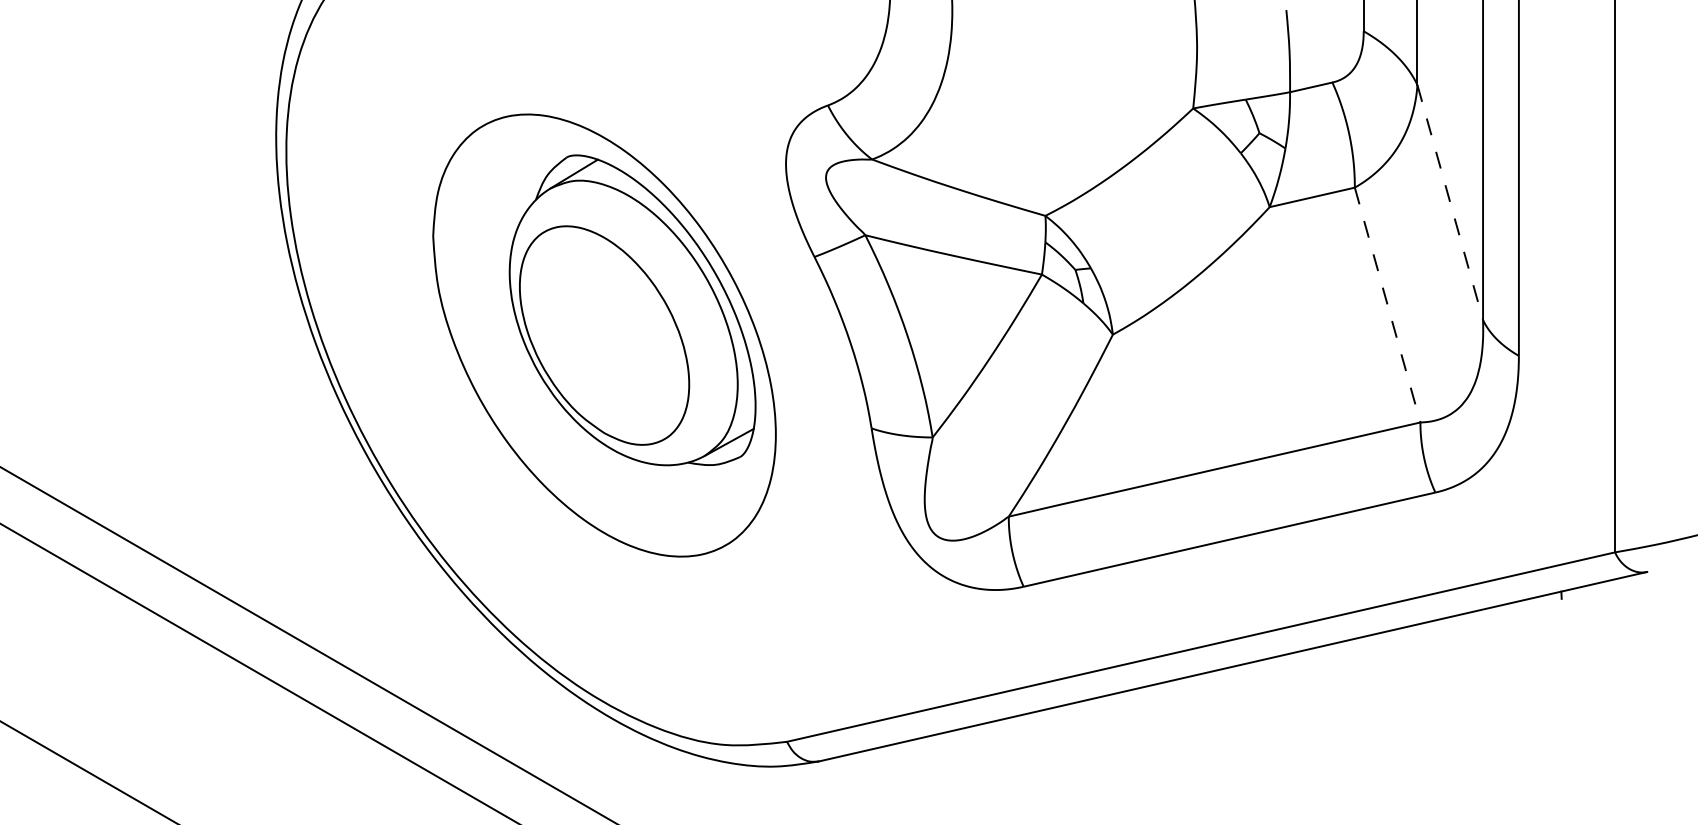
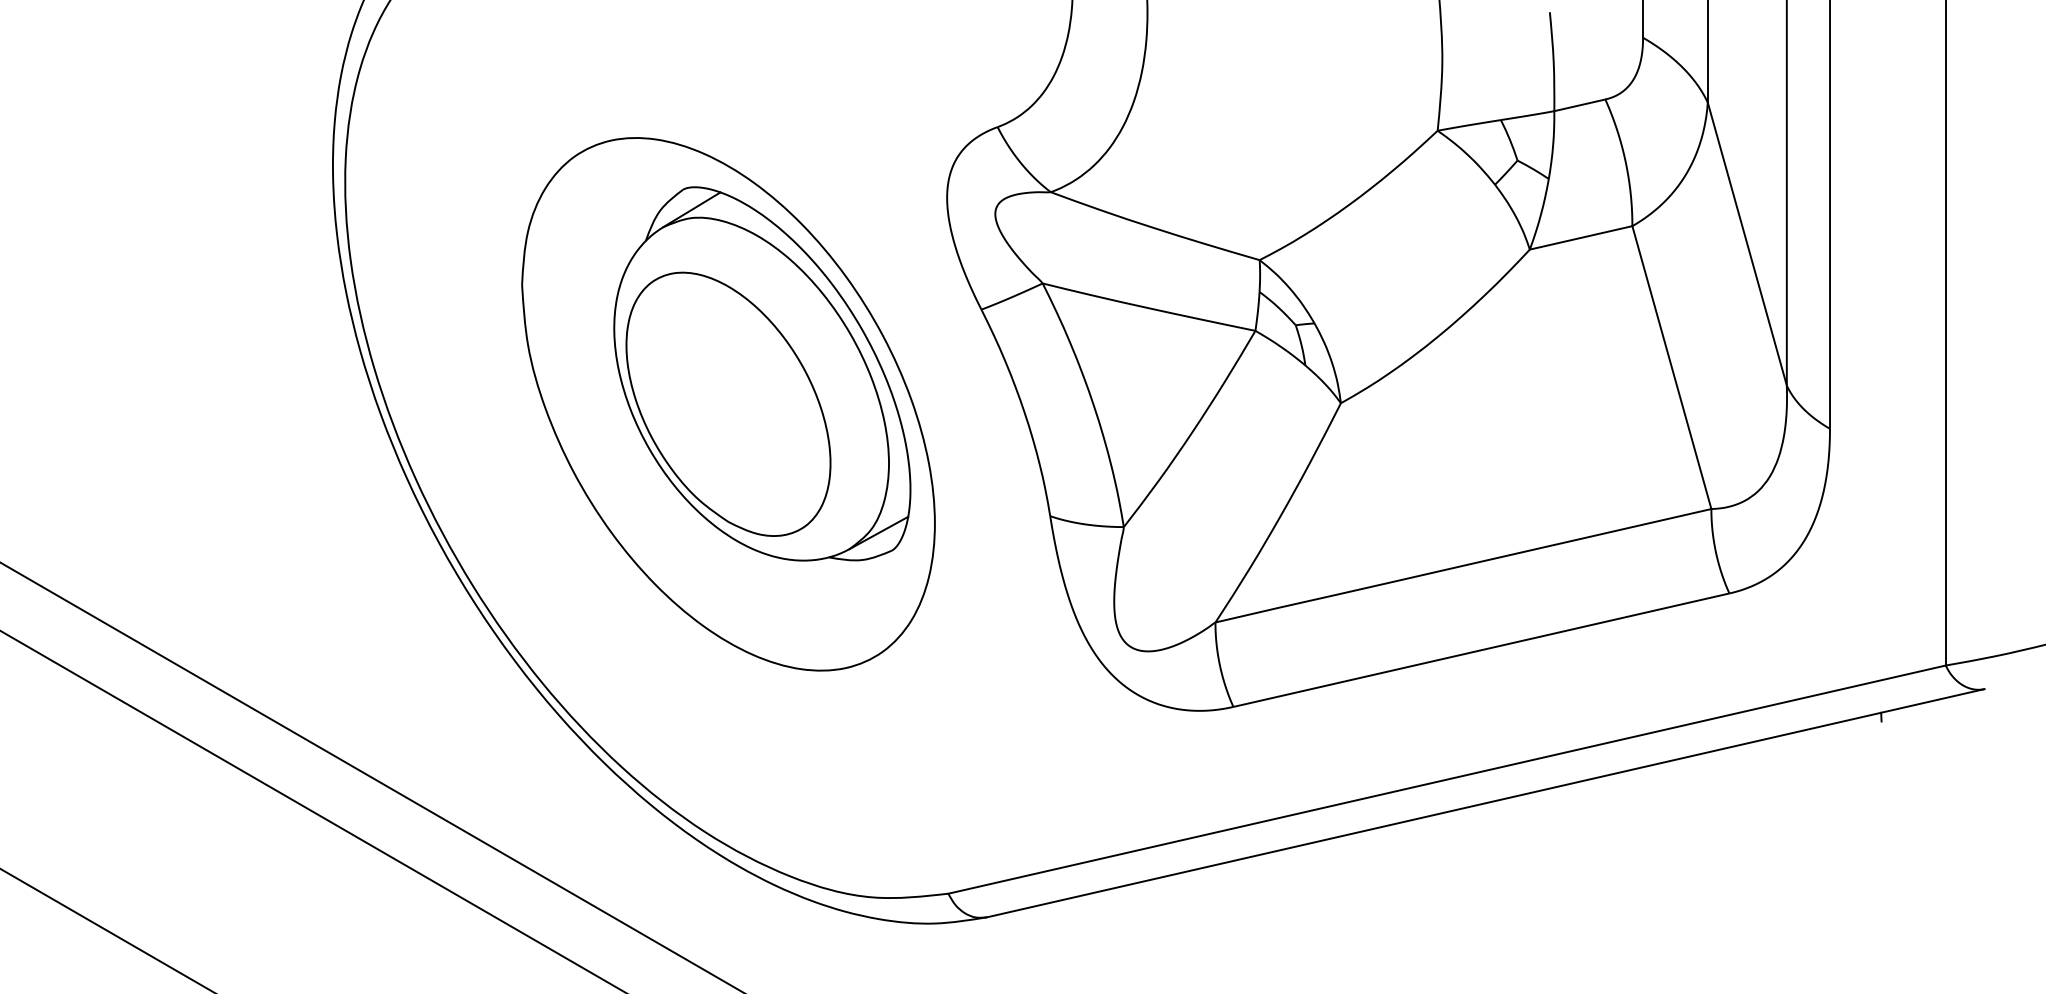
line: (1450, 202) -> (1747, 244), dashed -> solid
line: (1387, 305) -> (1671, 367), dashed -> solid

